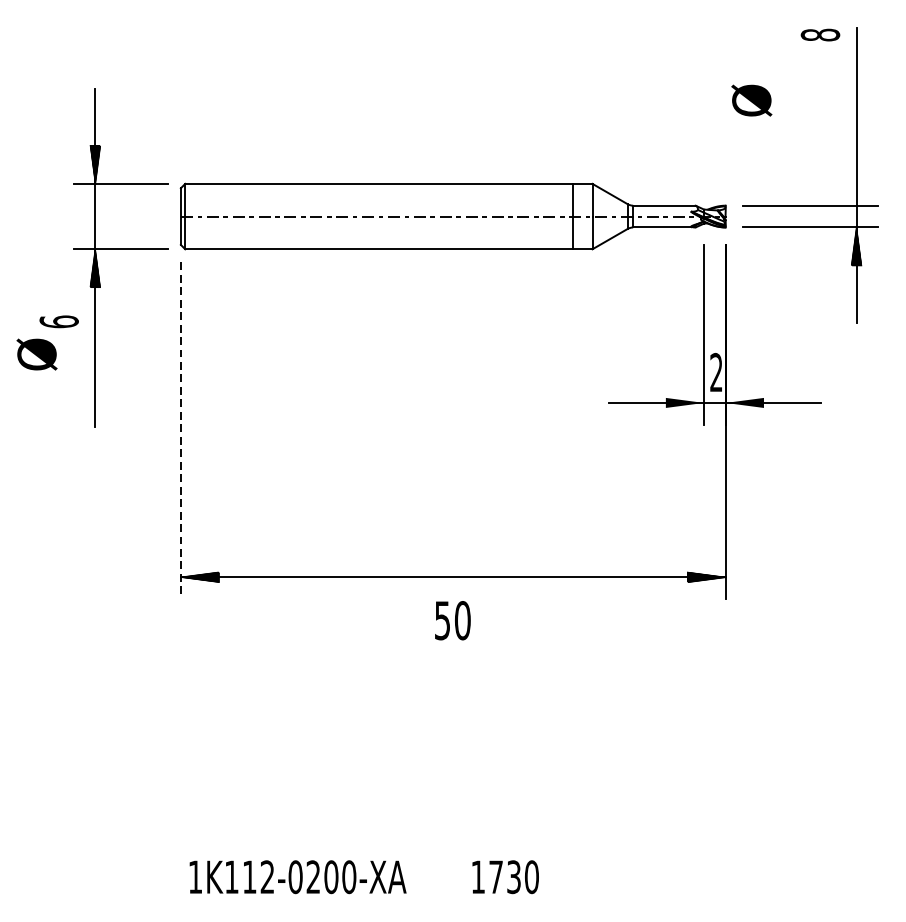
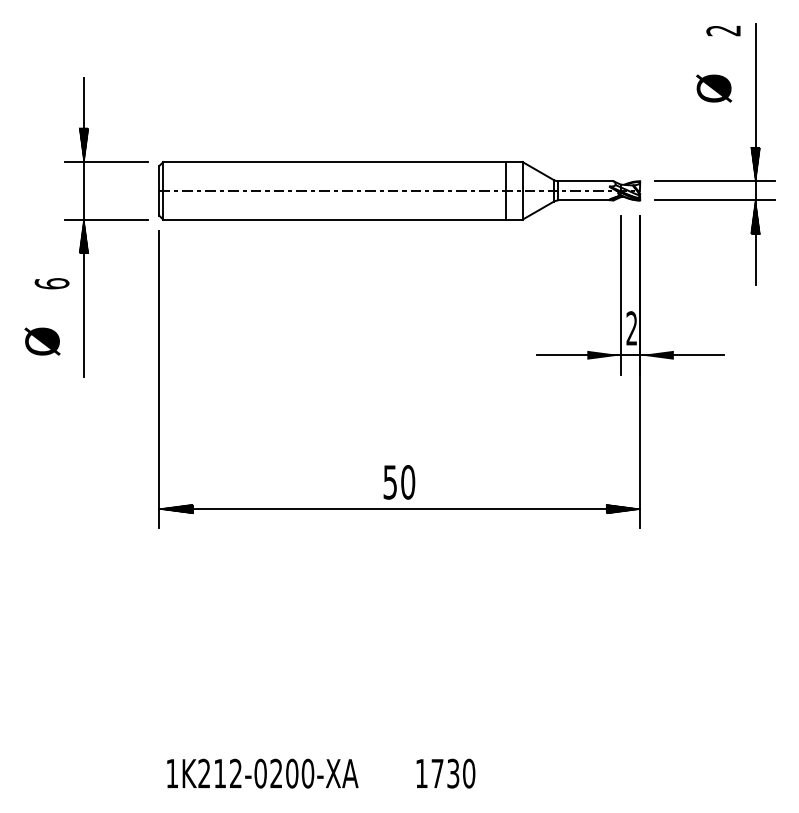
text: (820, 34) -> (723, 30), 8 -> 2
text: (752, 100) -> (714, 88), moved
hatch: (856, 186) -> (755, 164), added
text: (37, 354) -> (42, 341), moved
line: (180, 430) -> (159, 379), dashed -> solid
text: (453, 620) -> (399, 482), moved
text: (230, 875) -> (203, 772), 1K112-0200-XA -> 1K212-0200-XA

